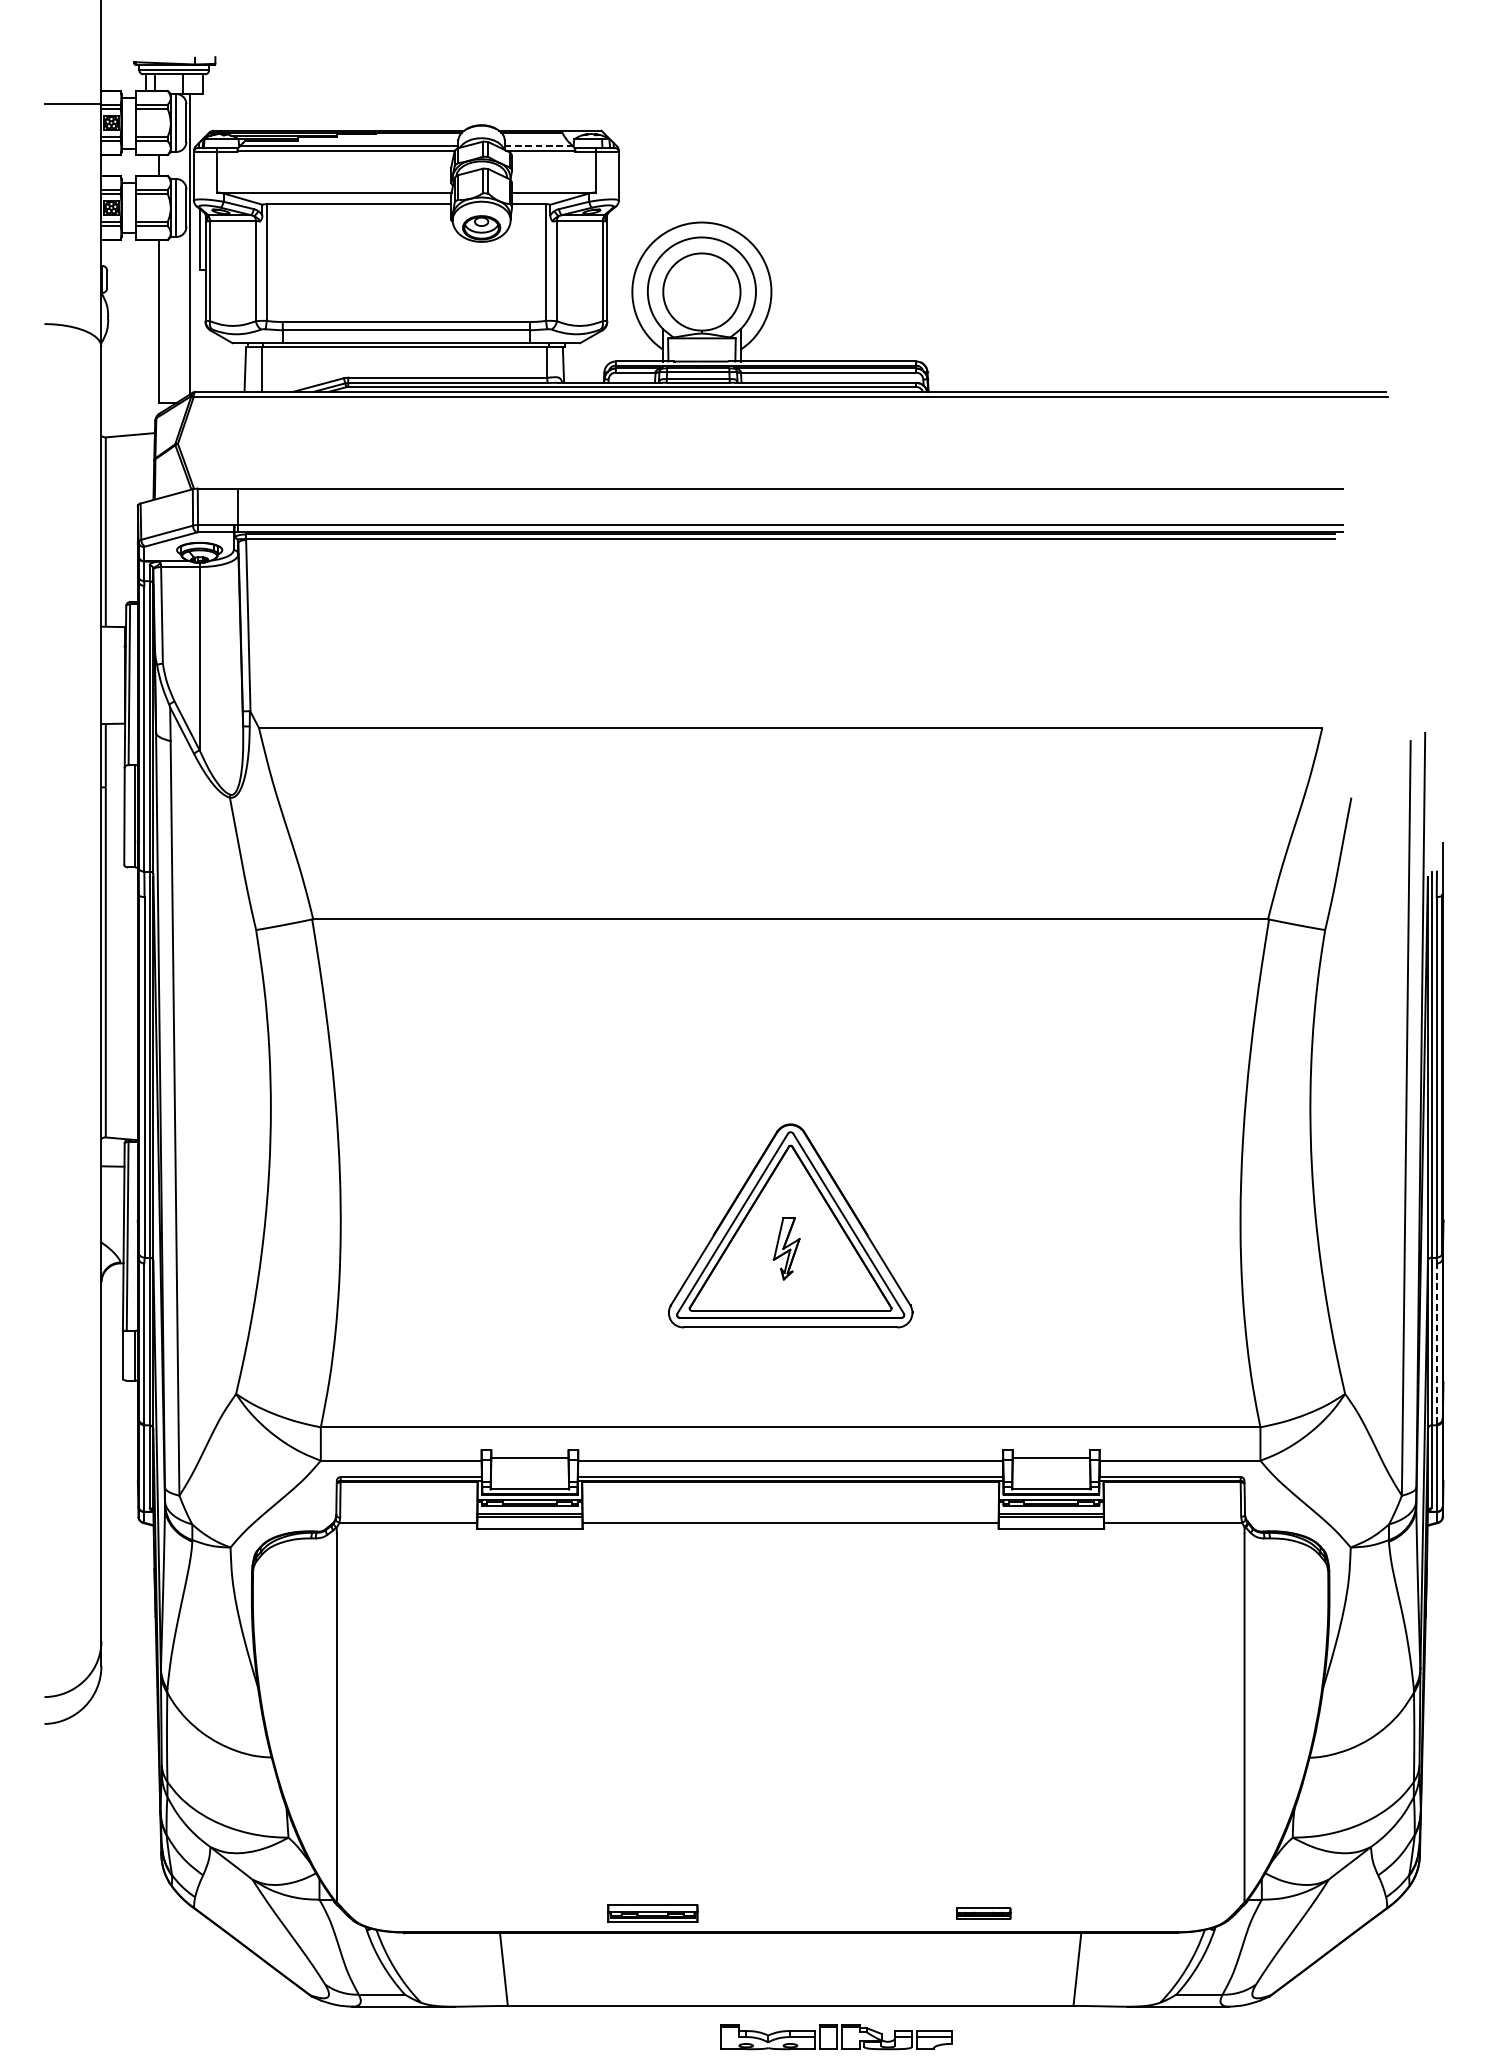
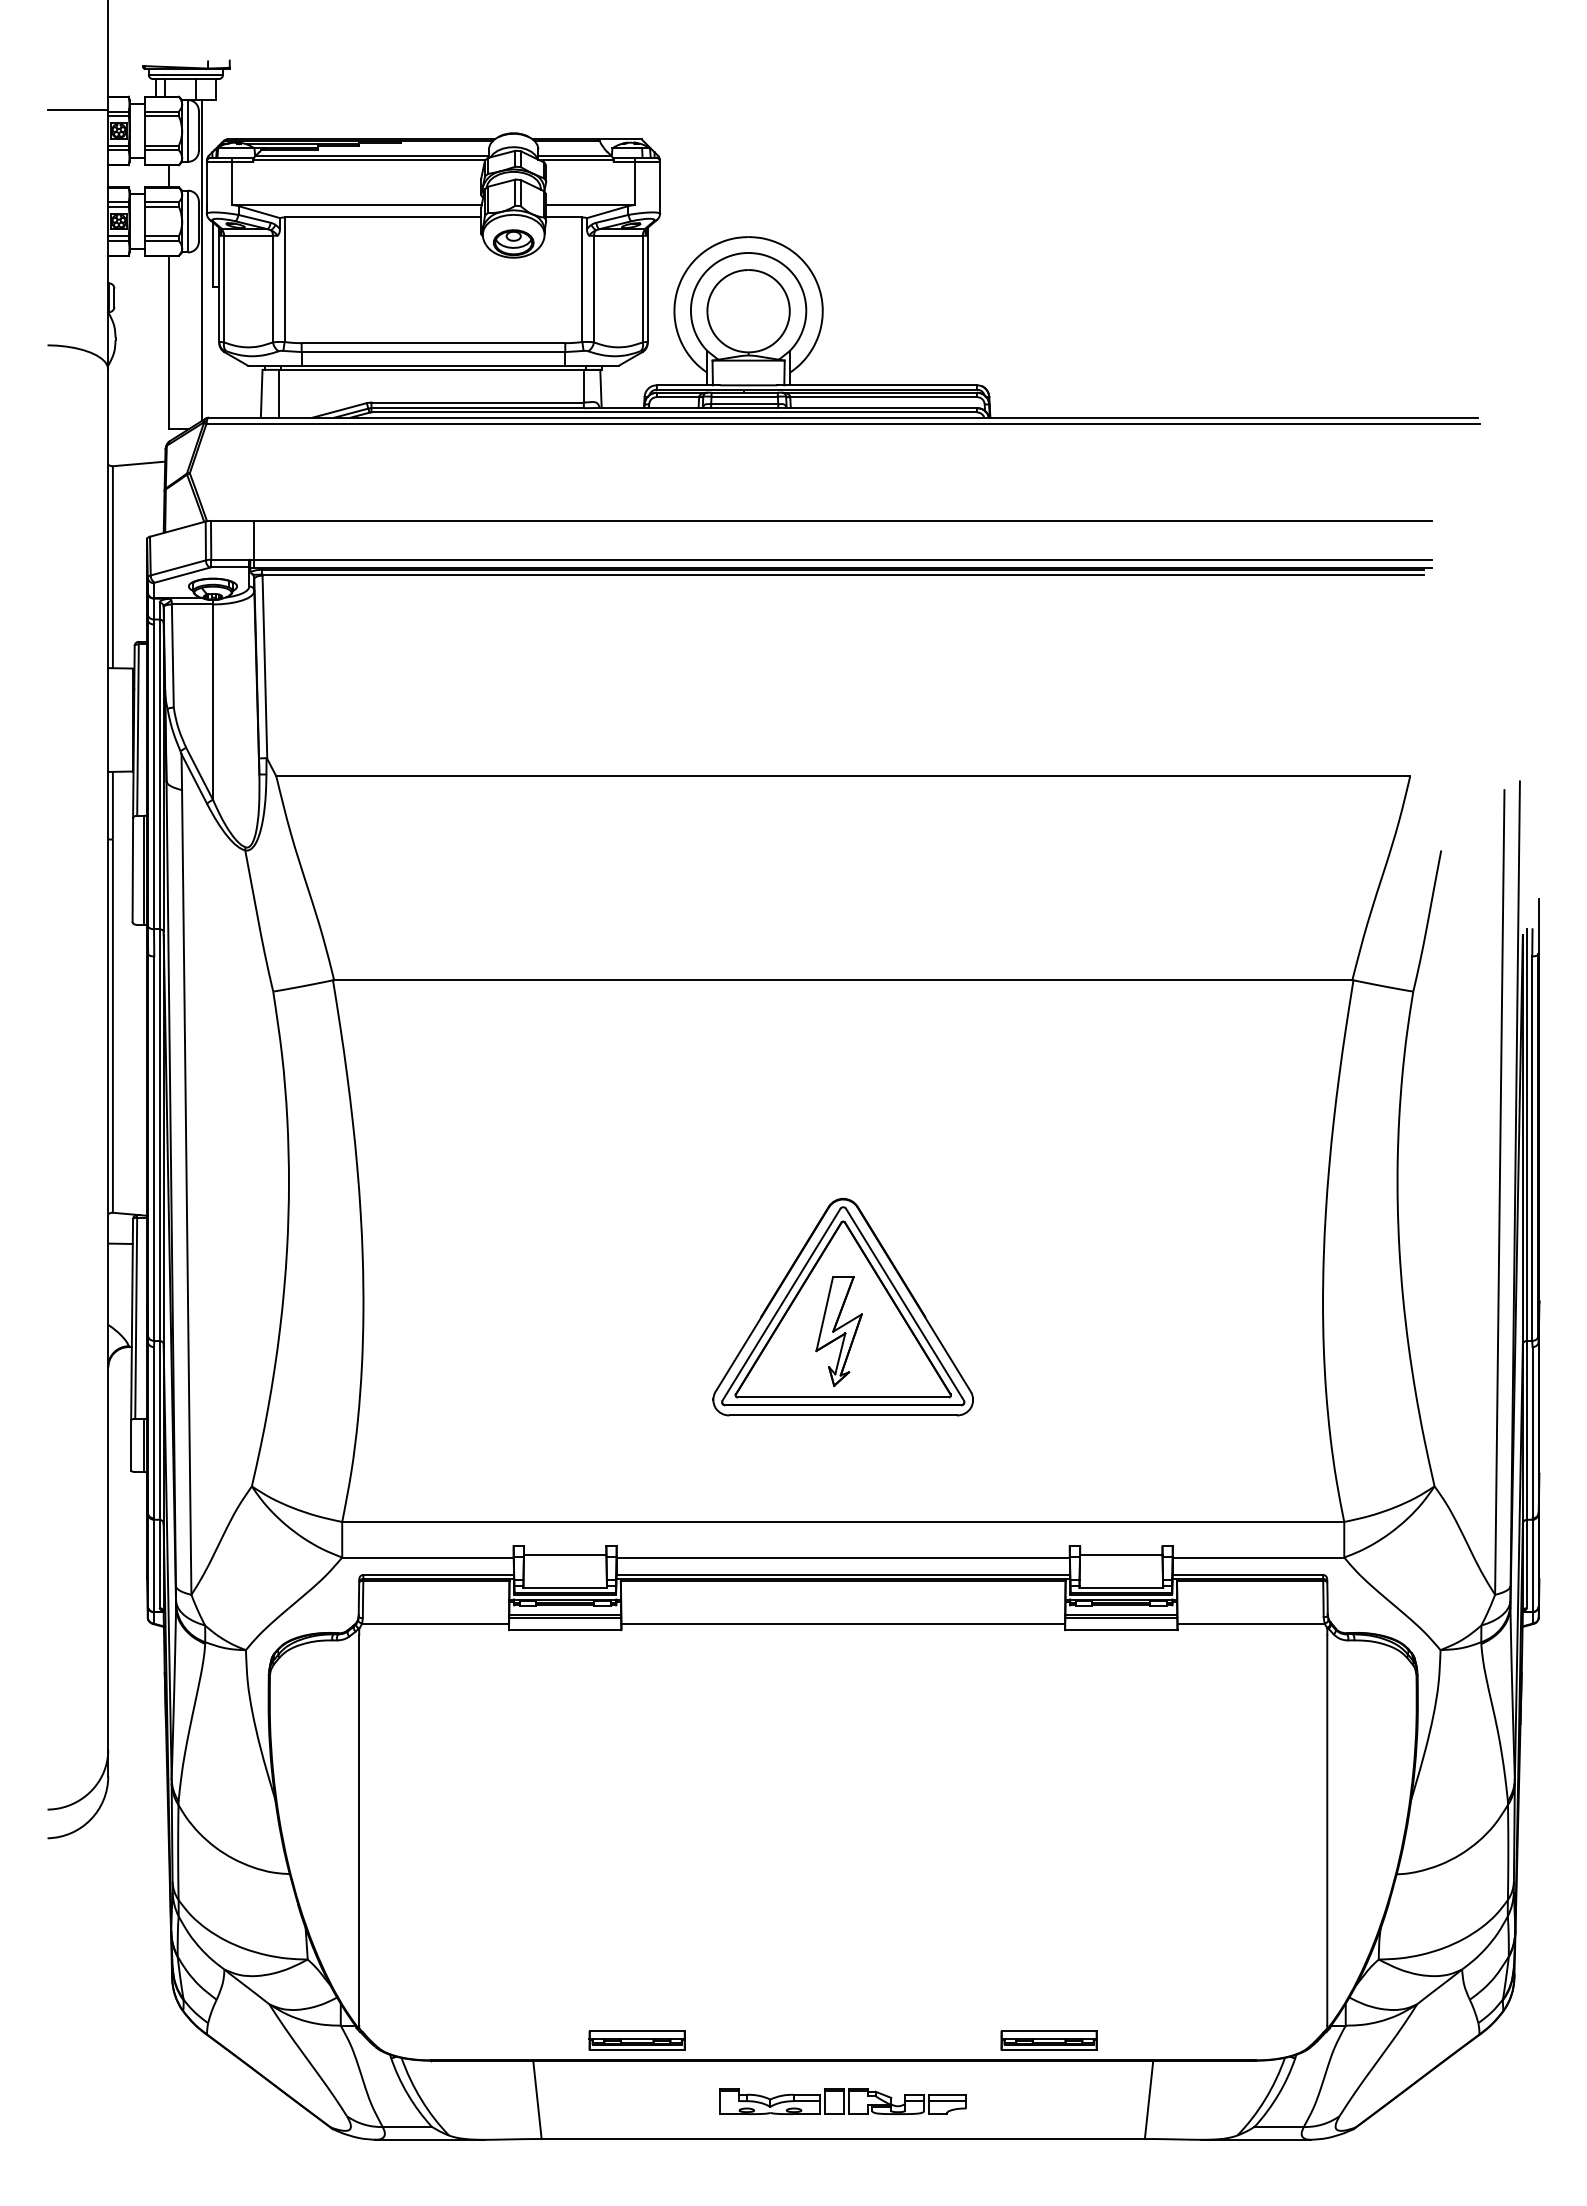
line: (538, 146) -> (574, 155), dashed -> solid
part: (786, 1248) -> (838, 1331), size x1.67
line: (1436, 1343) -> (1532, 1432), dashed -> solid
part: (652, 1913) -> (636, 2040), moved
part: (983, 1913) -> (1048, 2040), size x1.67
part: (835, 2037) -> (842, 2101), moved

